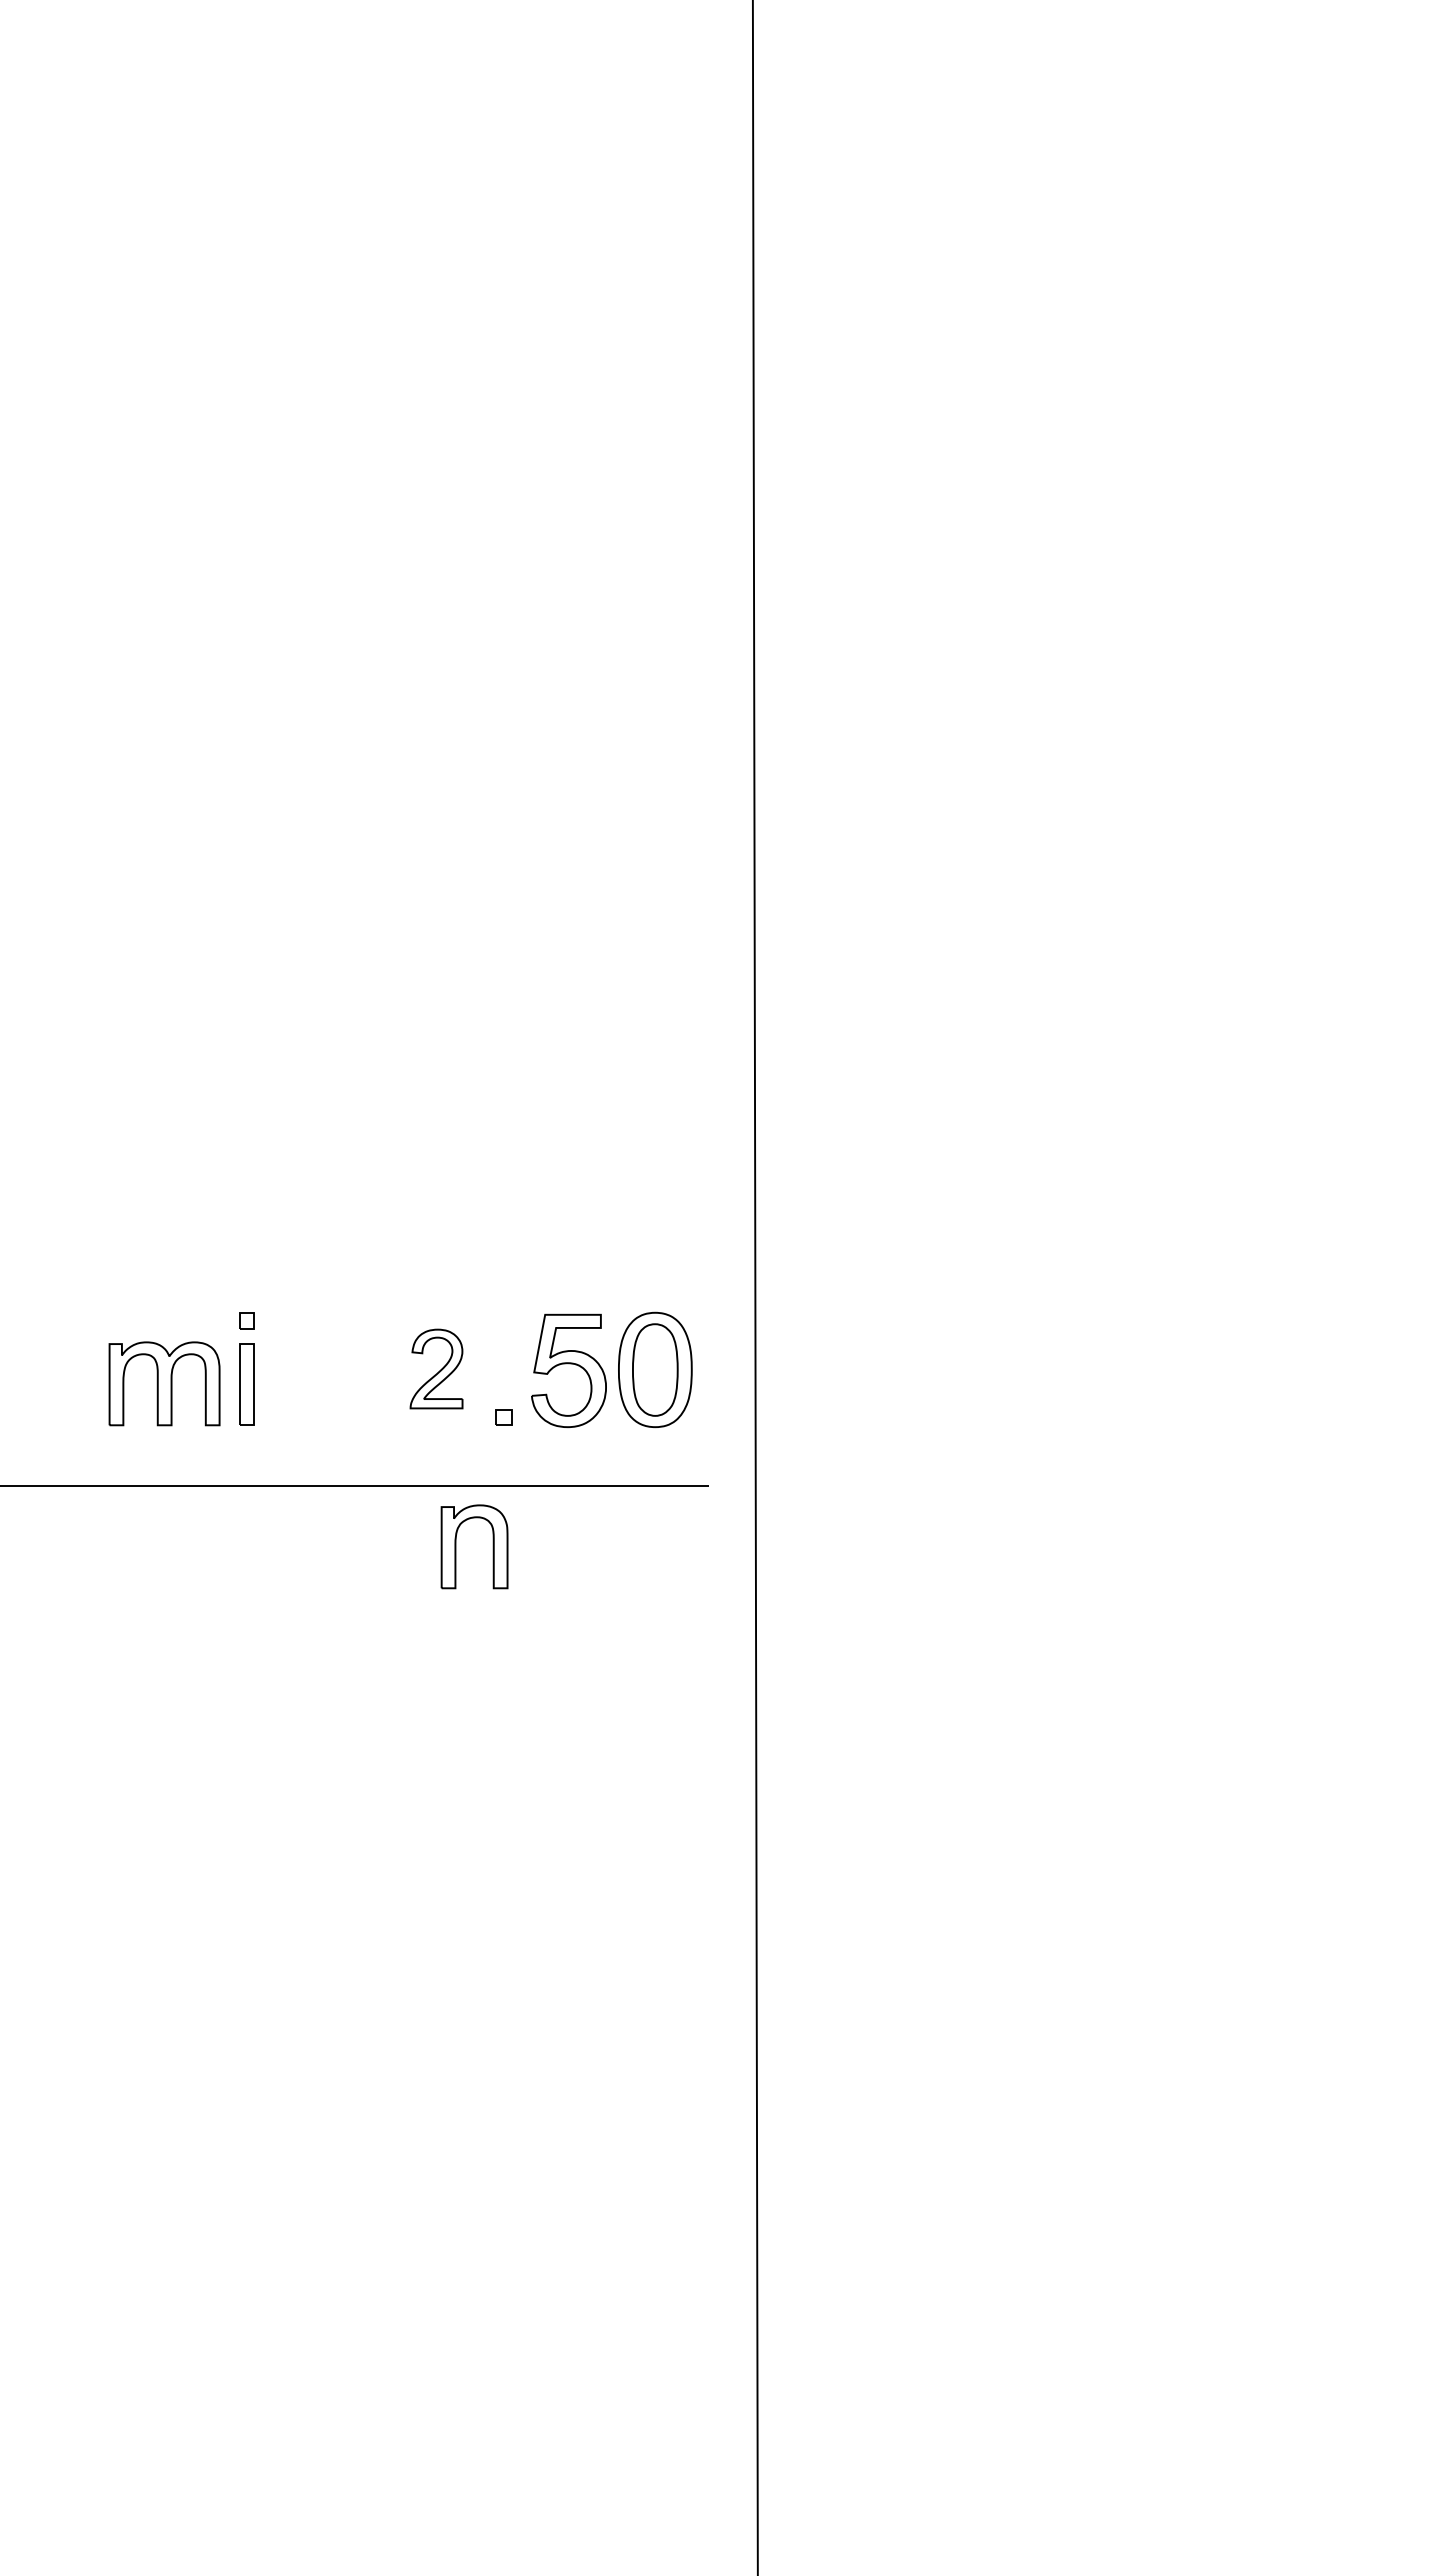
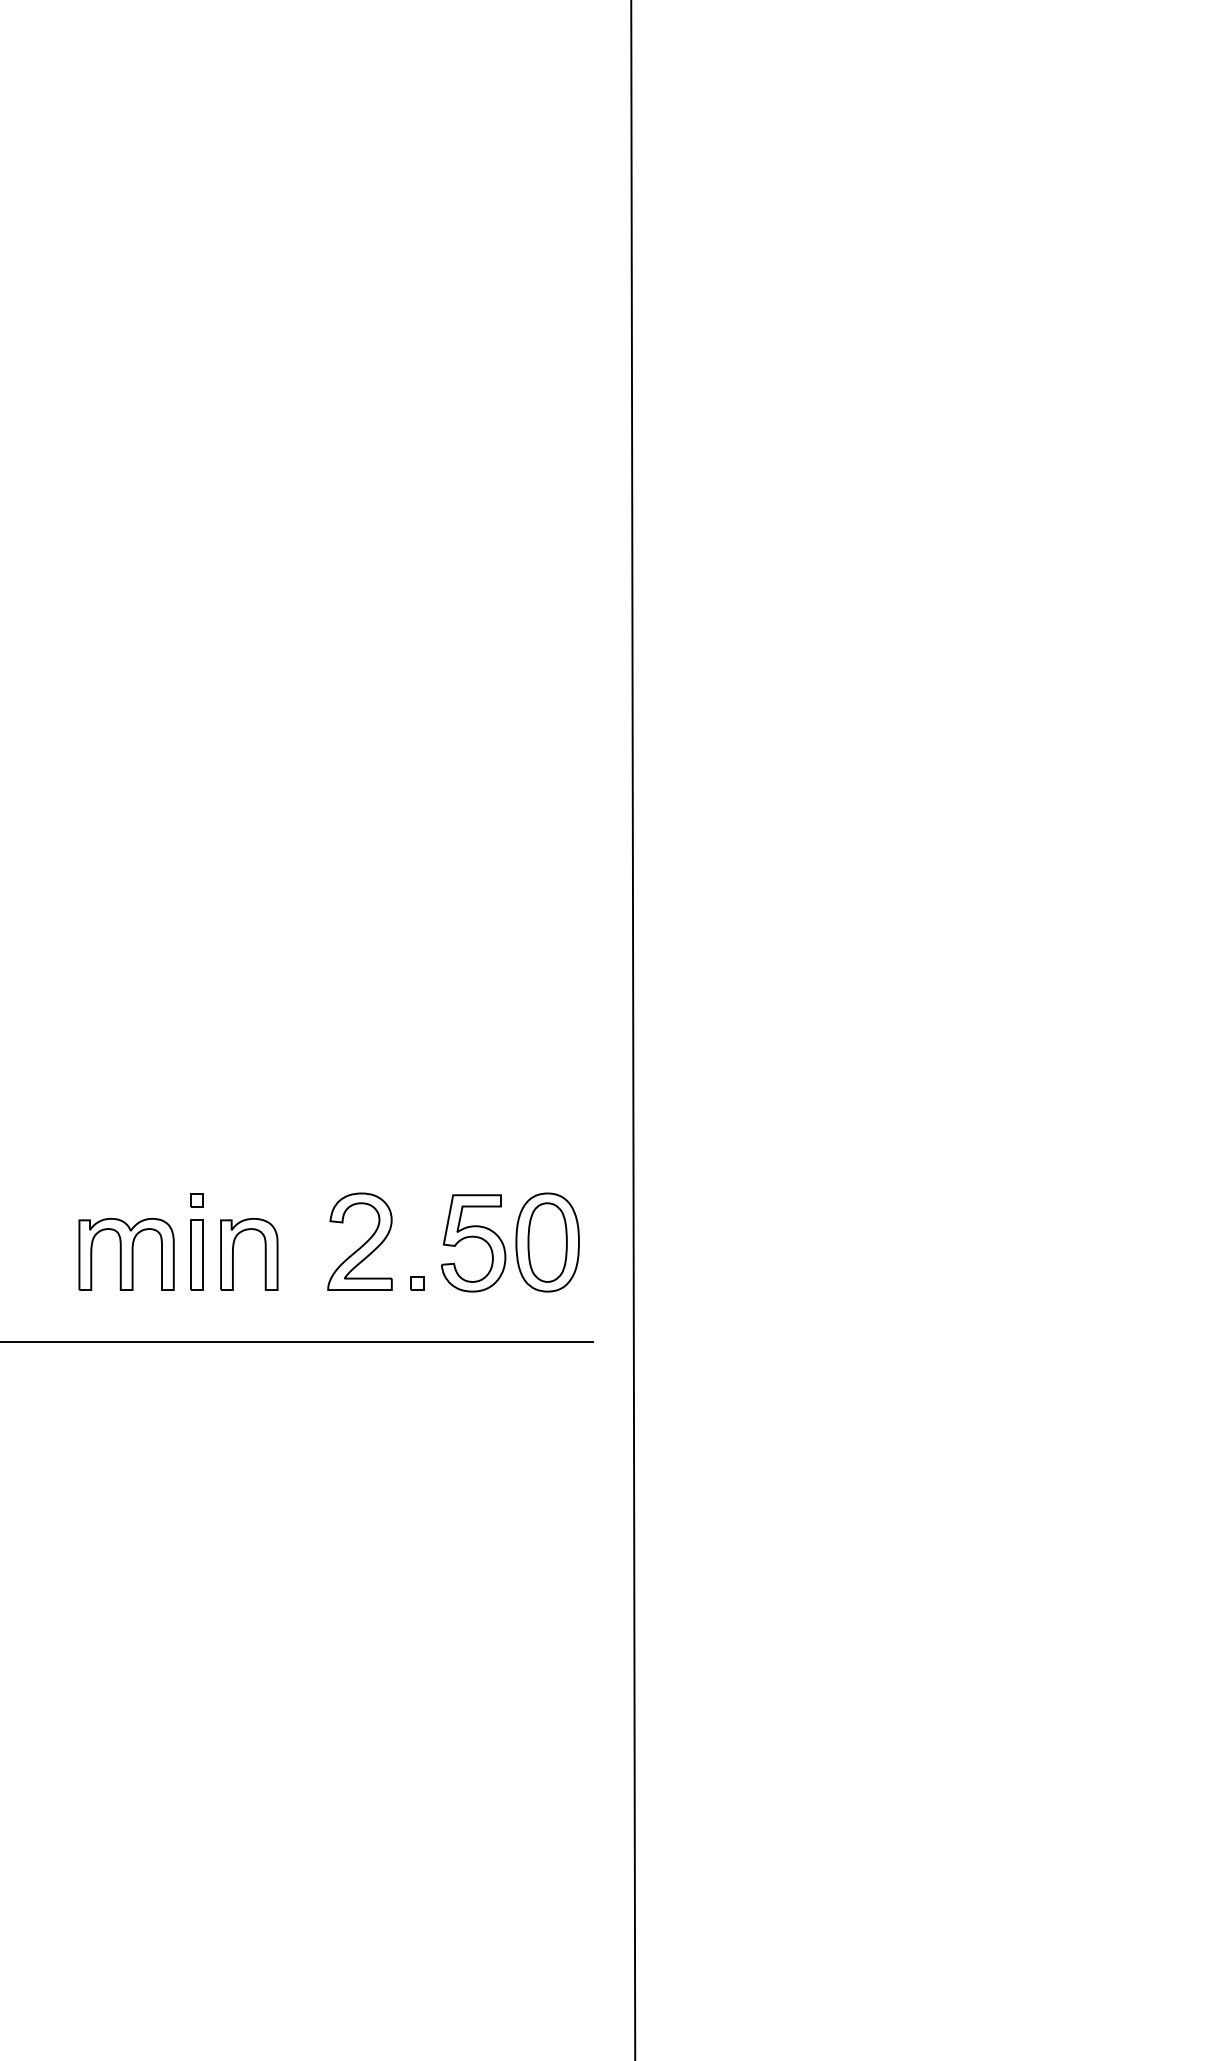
part: (436, 1368) -> (359, 1241), size x1.43
part: (456, 1546) -> (233, 1254), moved

